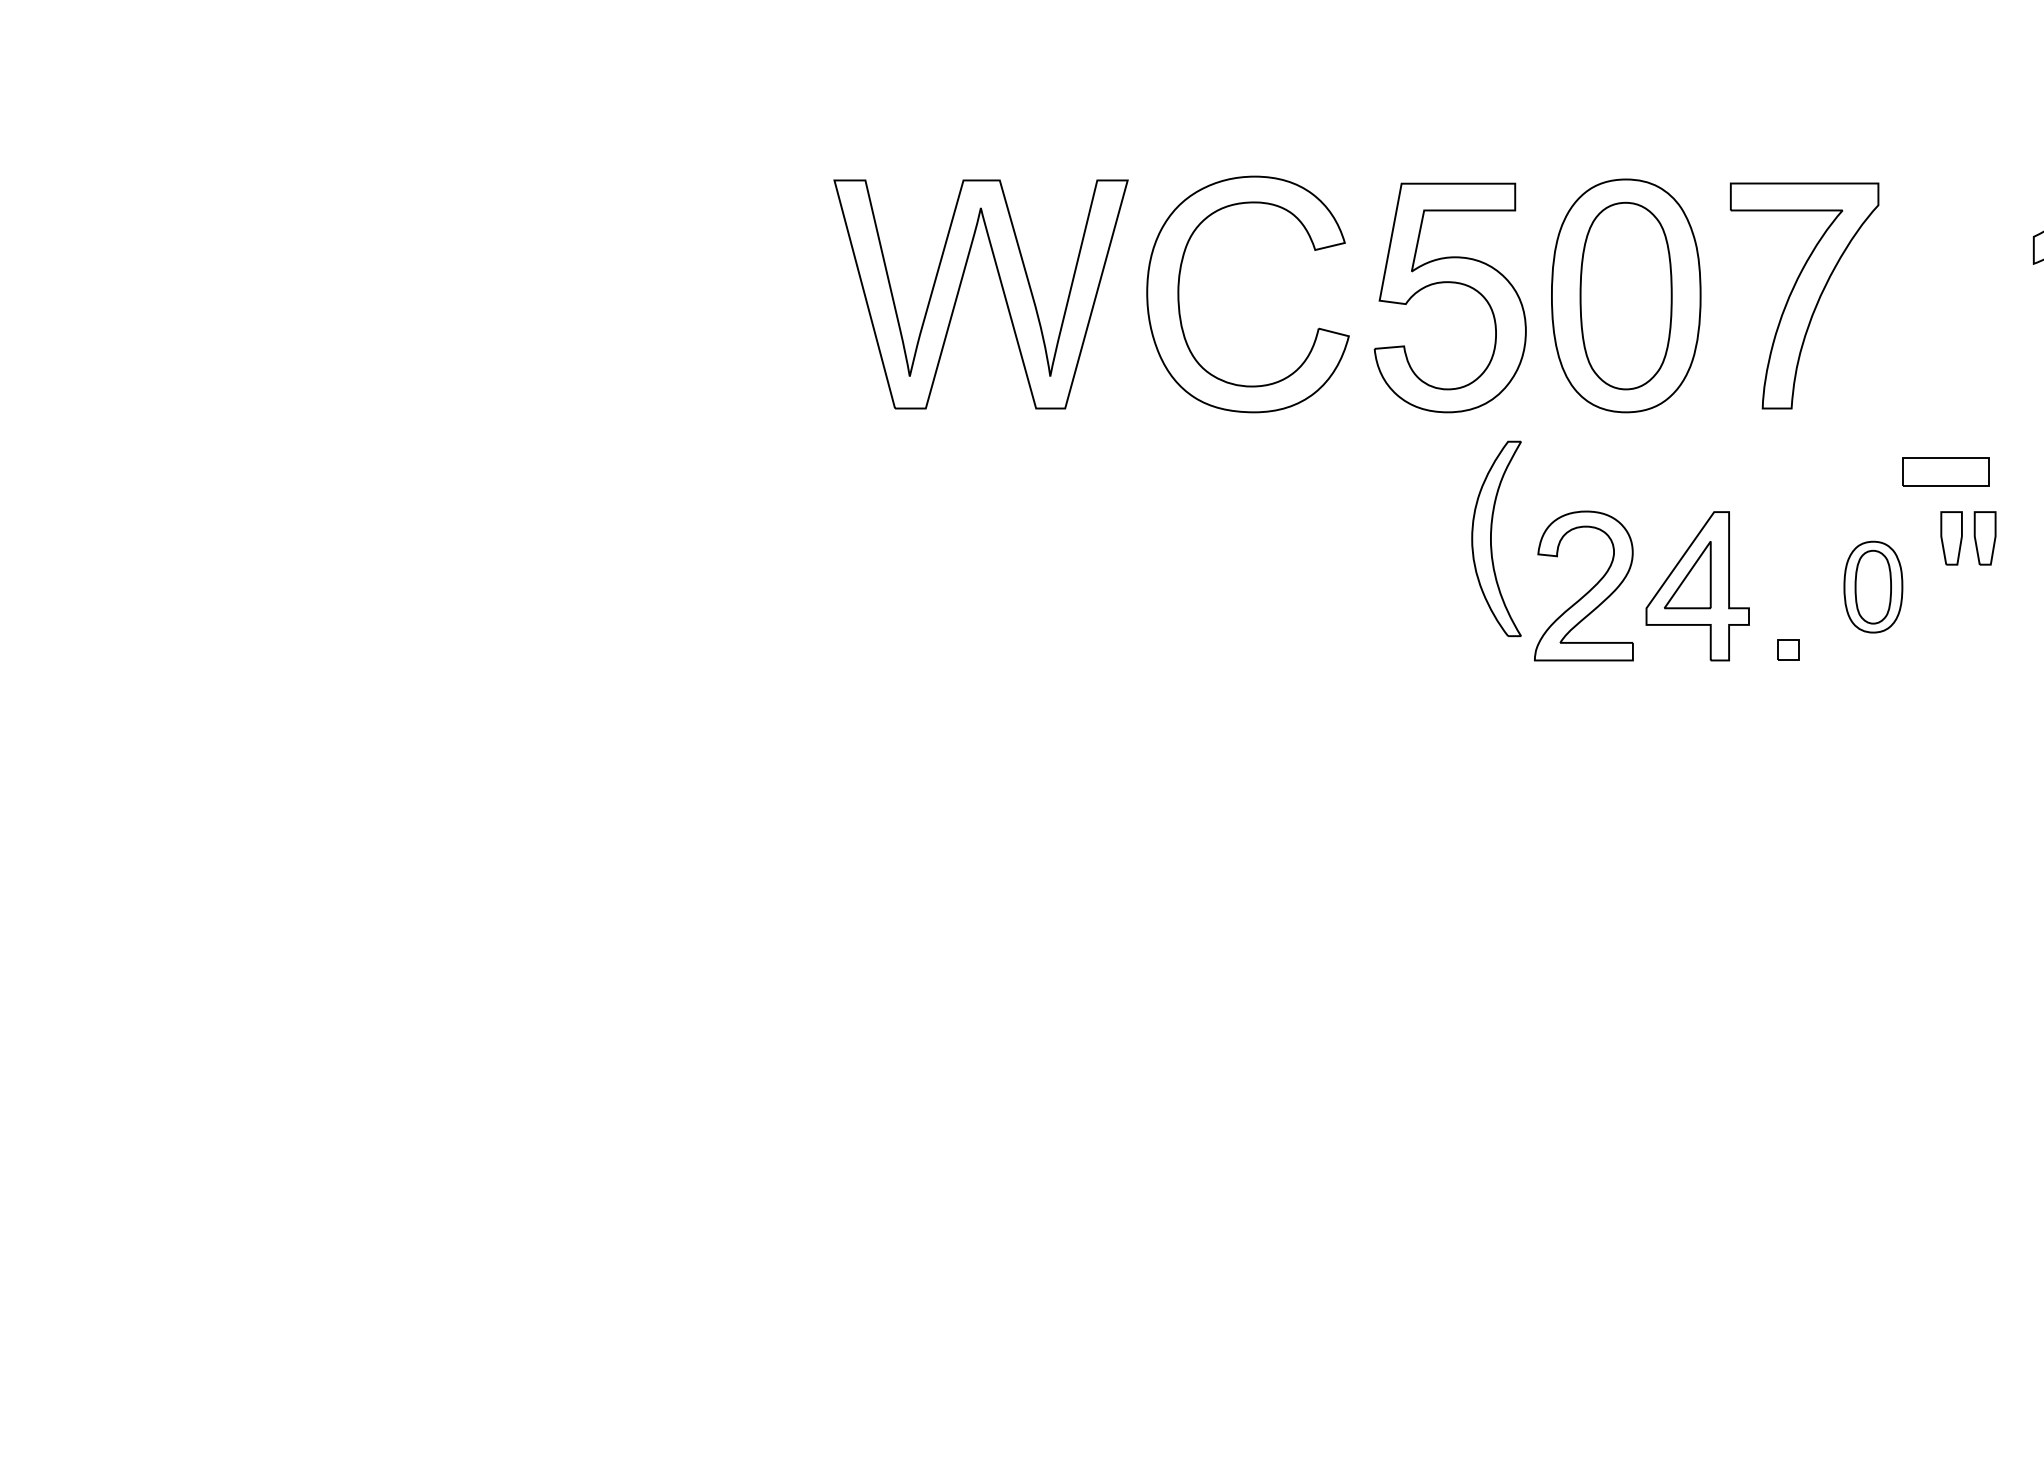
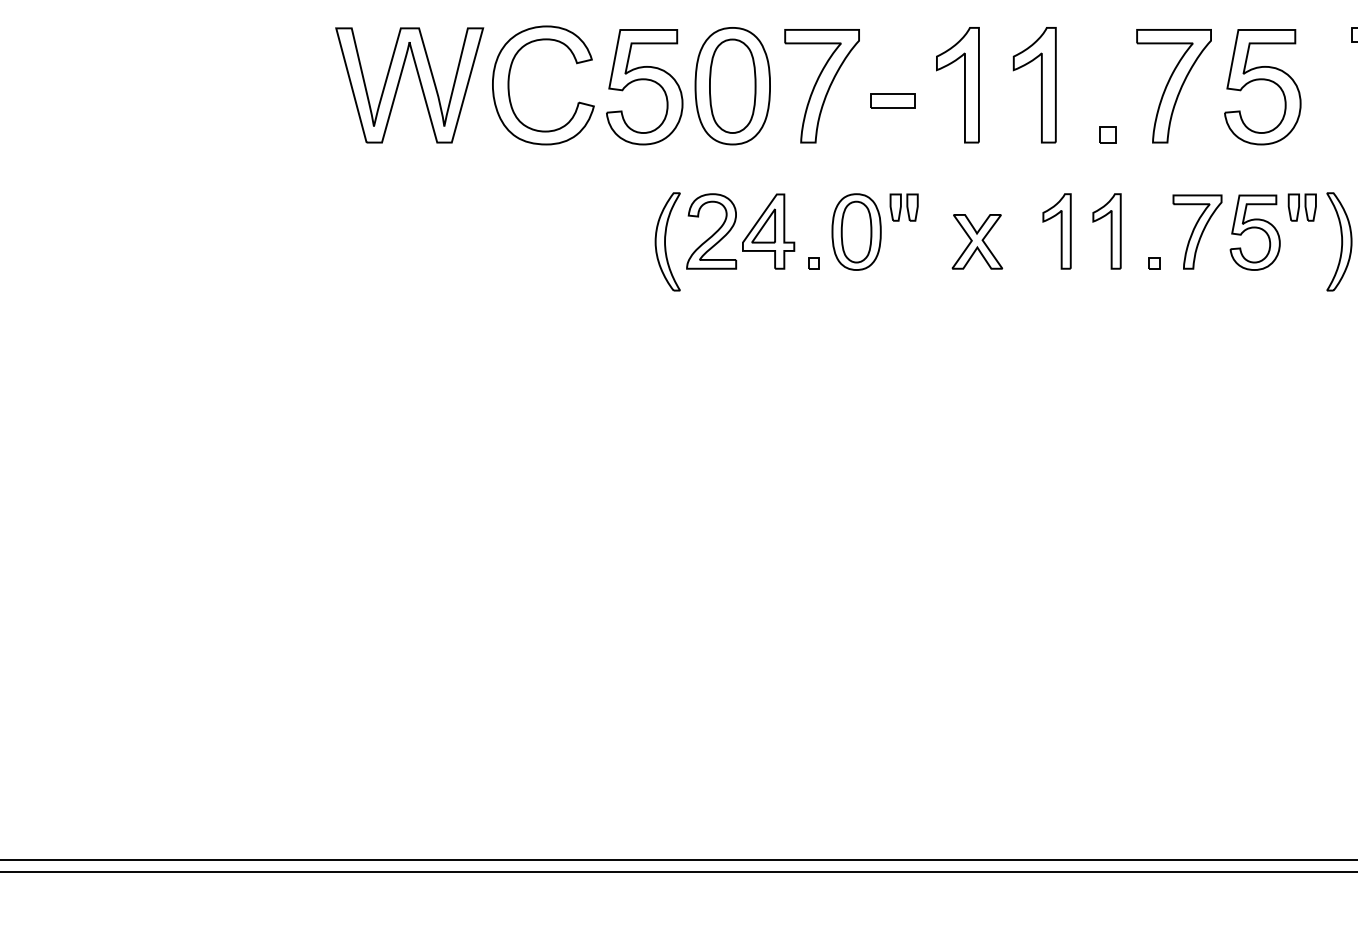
part: (1945, 470) -> (892, 100), moved
part: (1495, 538) -> (667, 241), moved
part: (1873, 586) -> (856, 231), size x1.67

